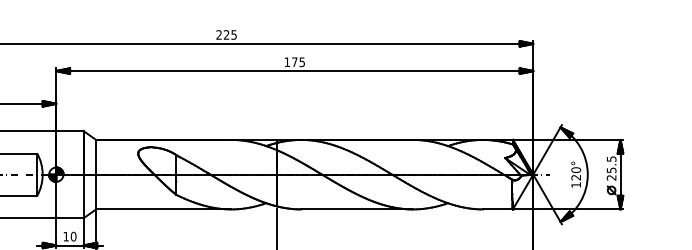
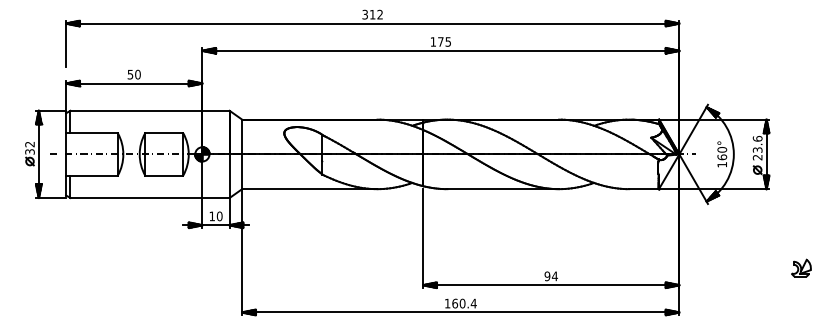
text: (226, 34) -> (372, 14), 225 -> 312
text: (611, 163) -> (757, 143), 25.5 -> 23.6
text: (576, 177) -> (722, 157), 120° -> 160°

